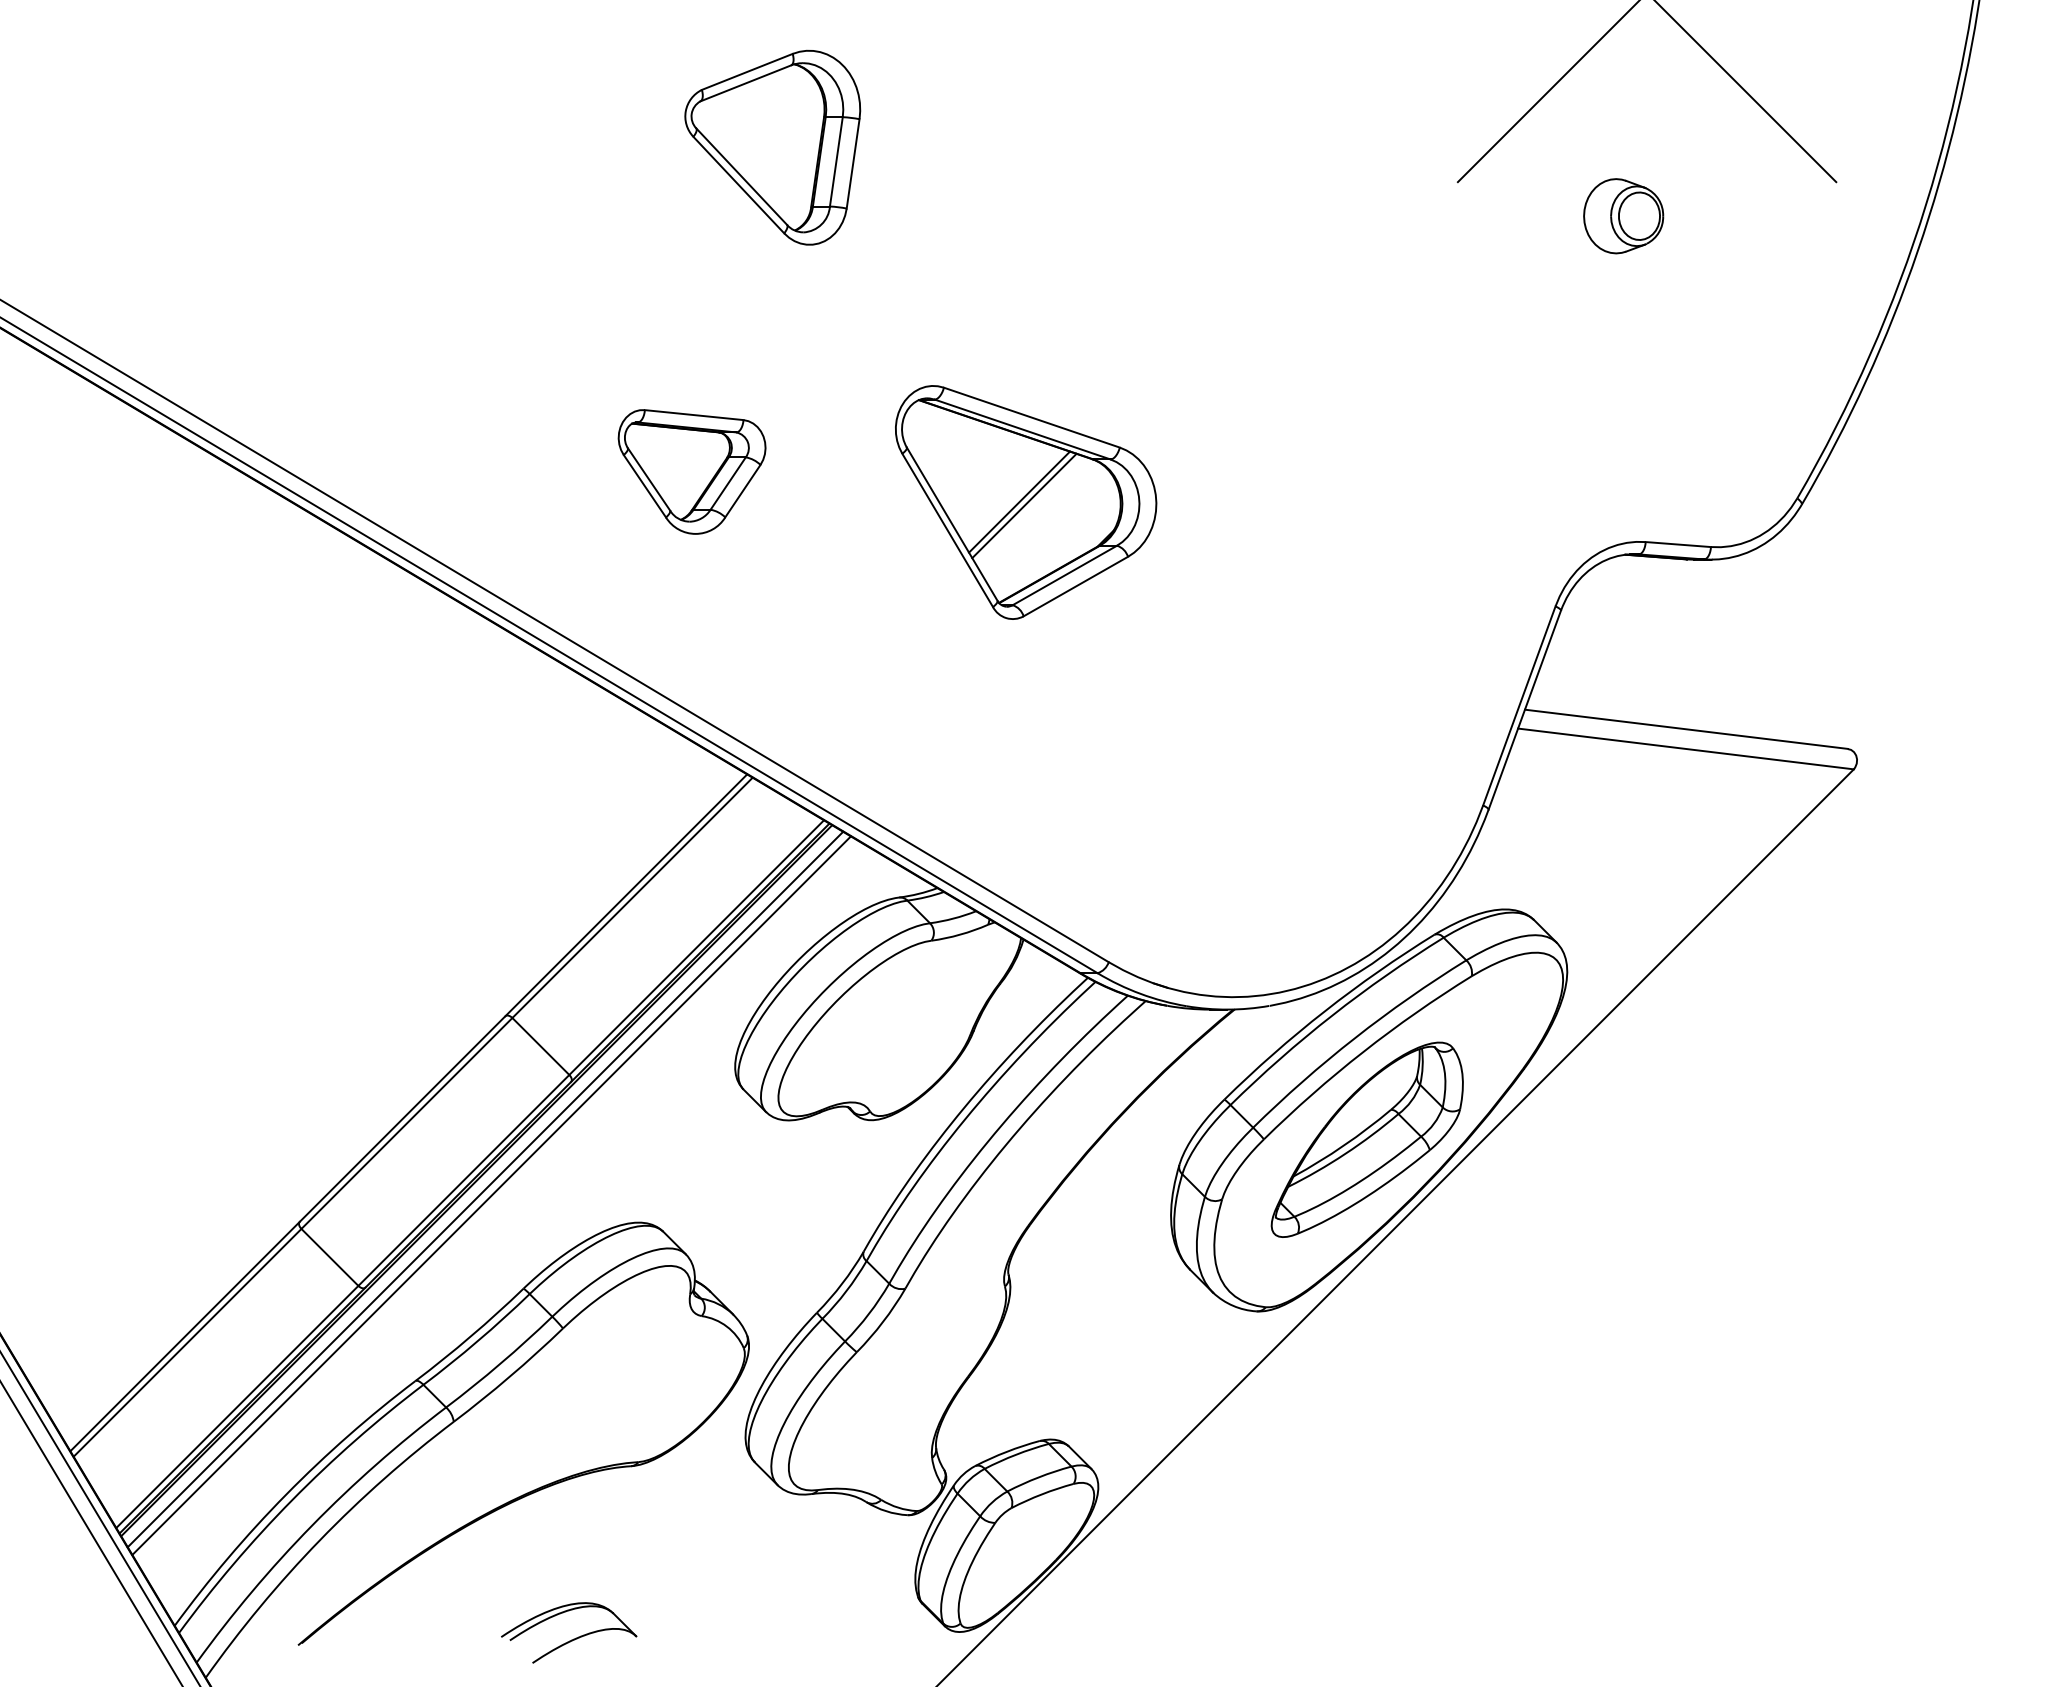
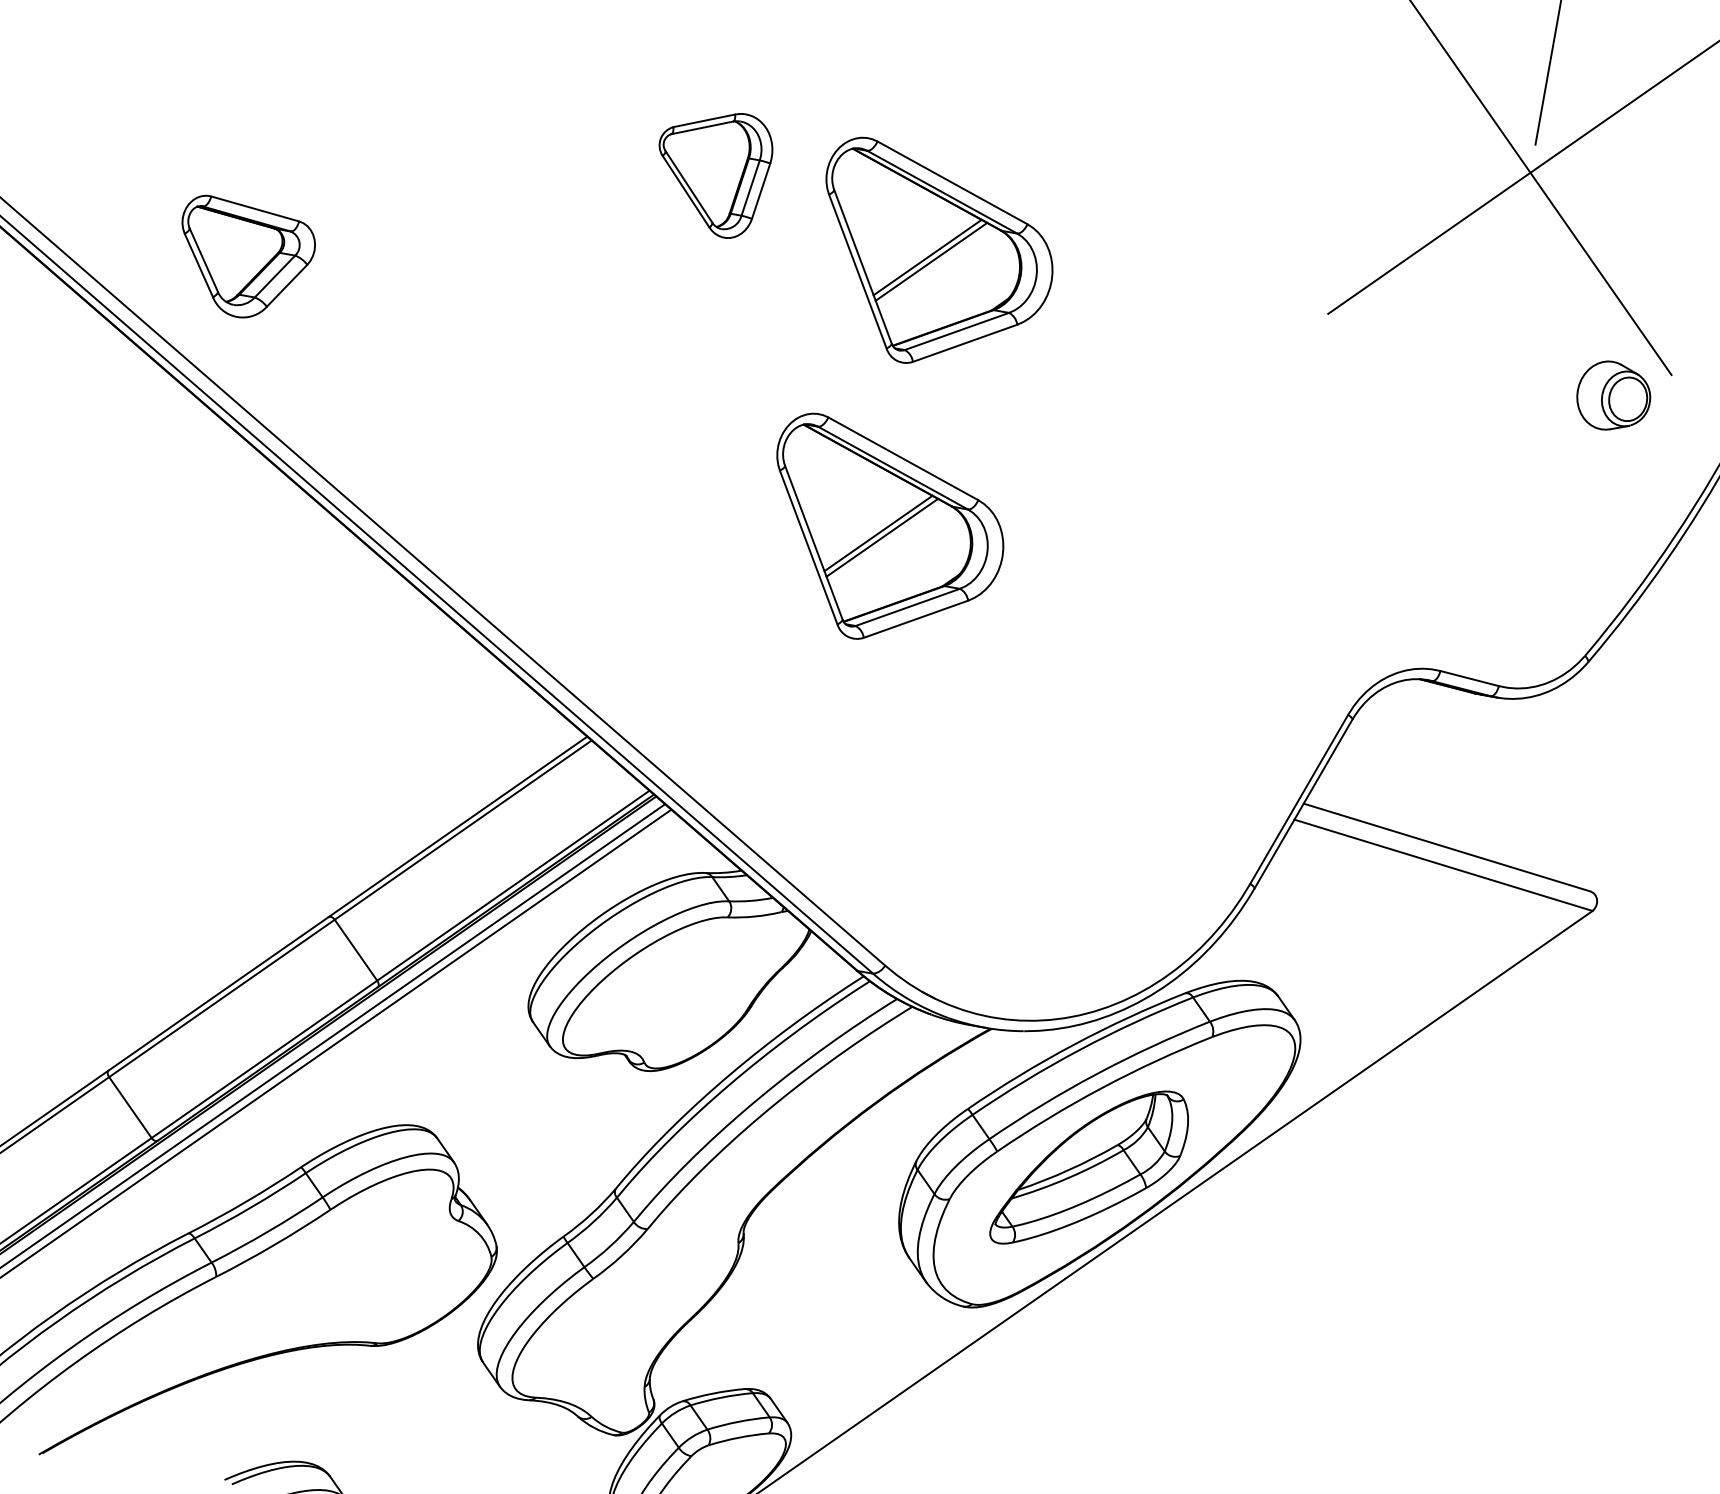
part: (772, 147) -> (711, 171), size x0.7
part: (1026, 198) -> (933, 259), added
part: (1623, 216) -> (1613, 396), moved
part: (691, 471) -> (243, 259), moved

